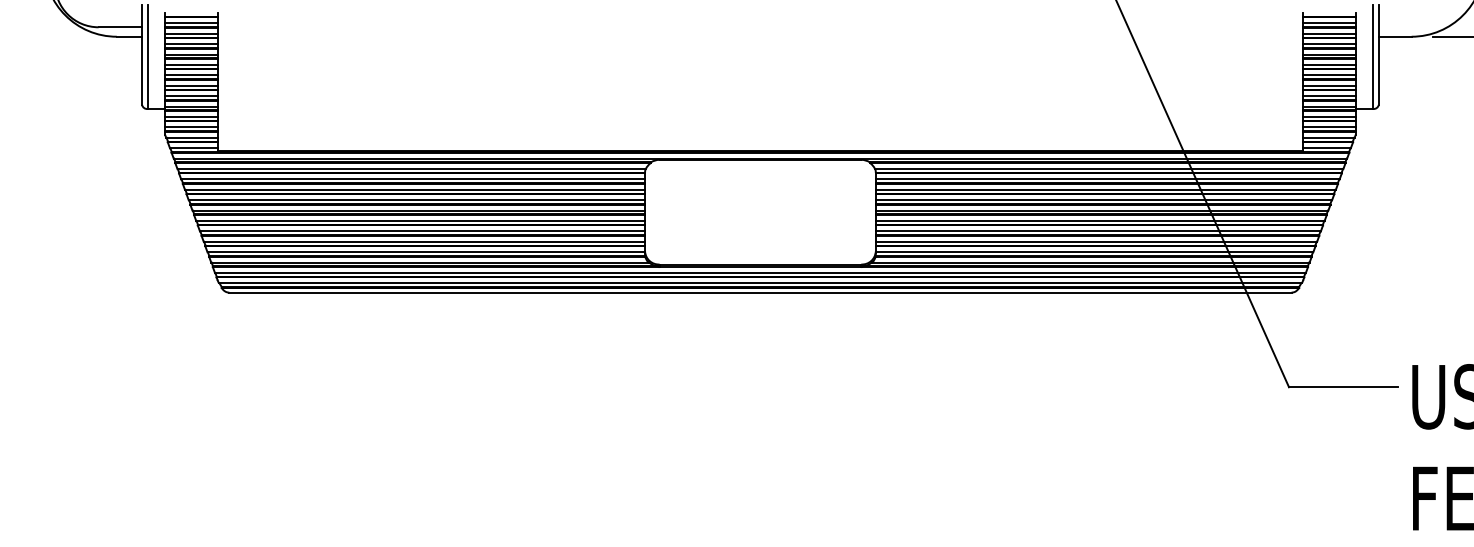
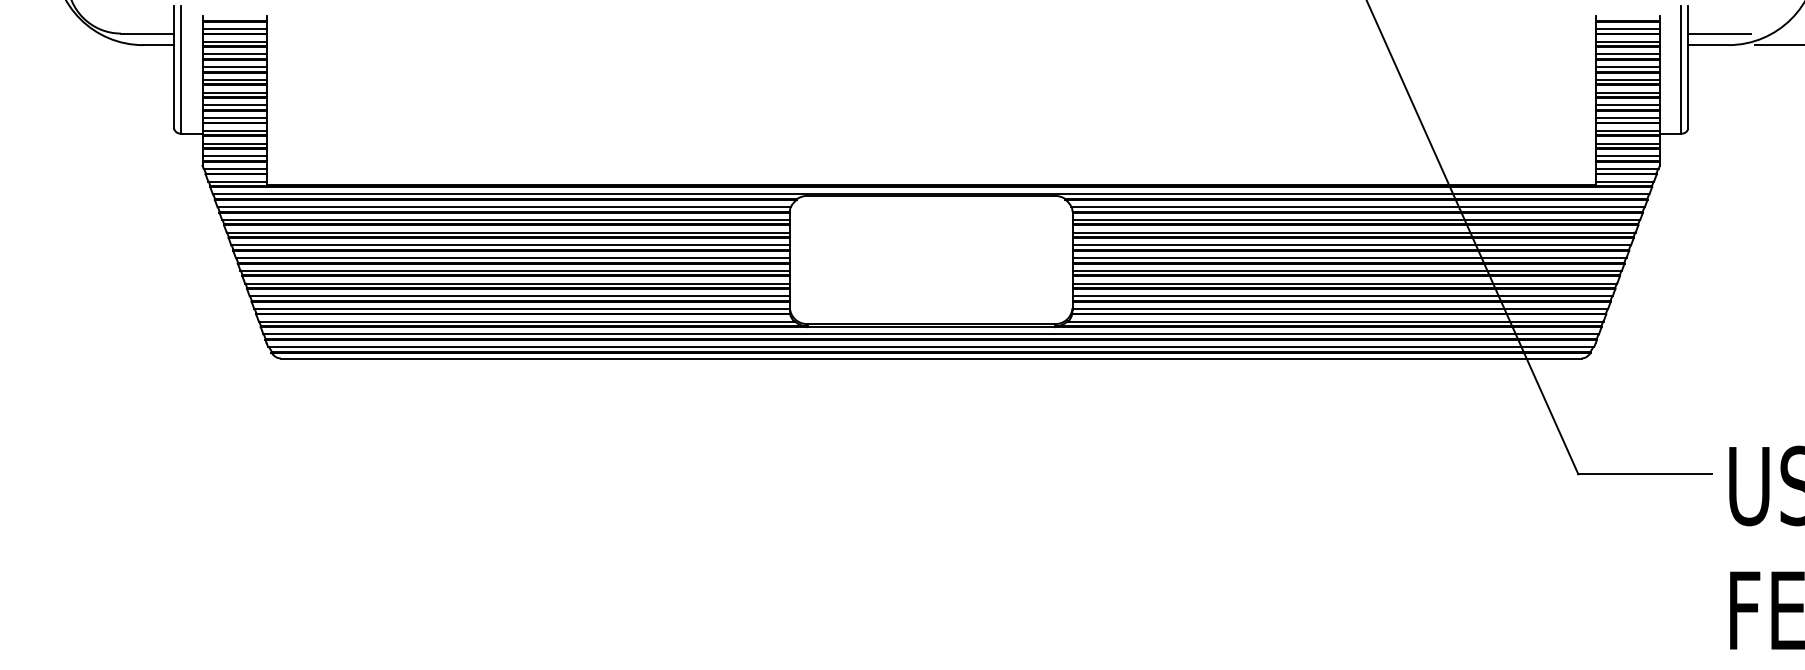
line: (1403, 27) -> (1718, 33), added

